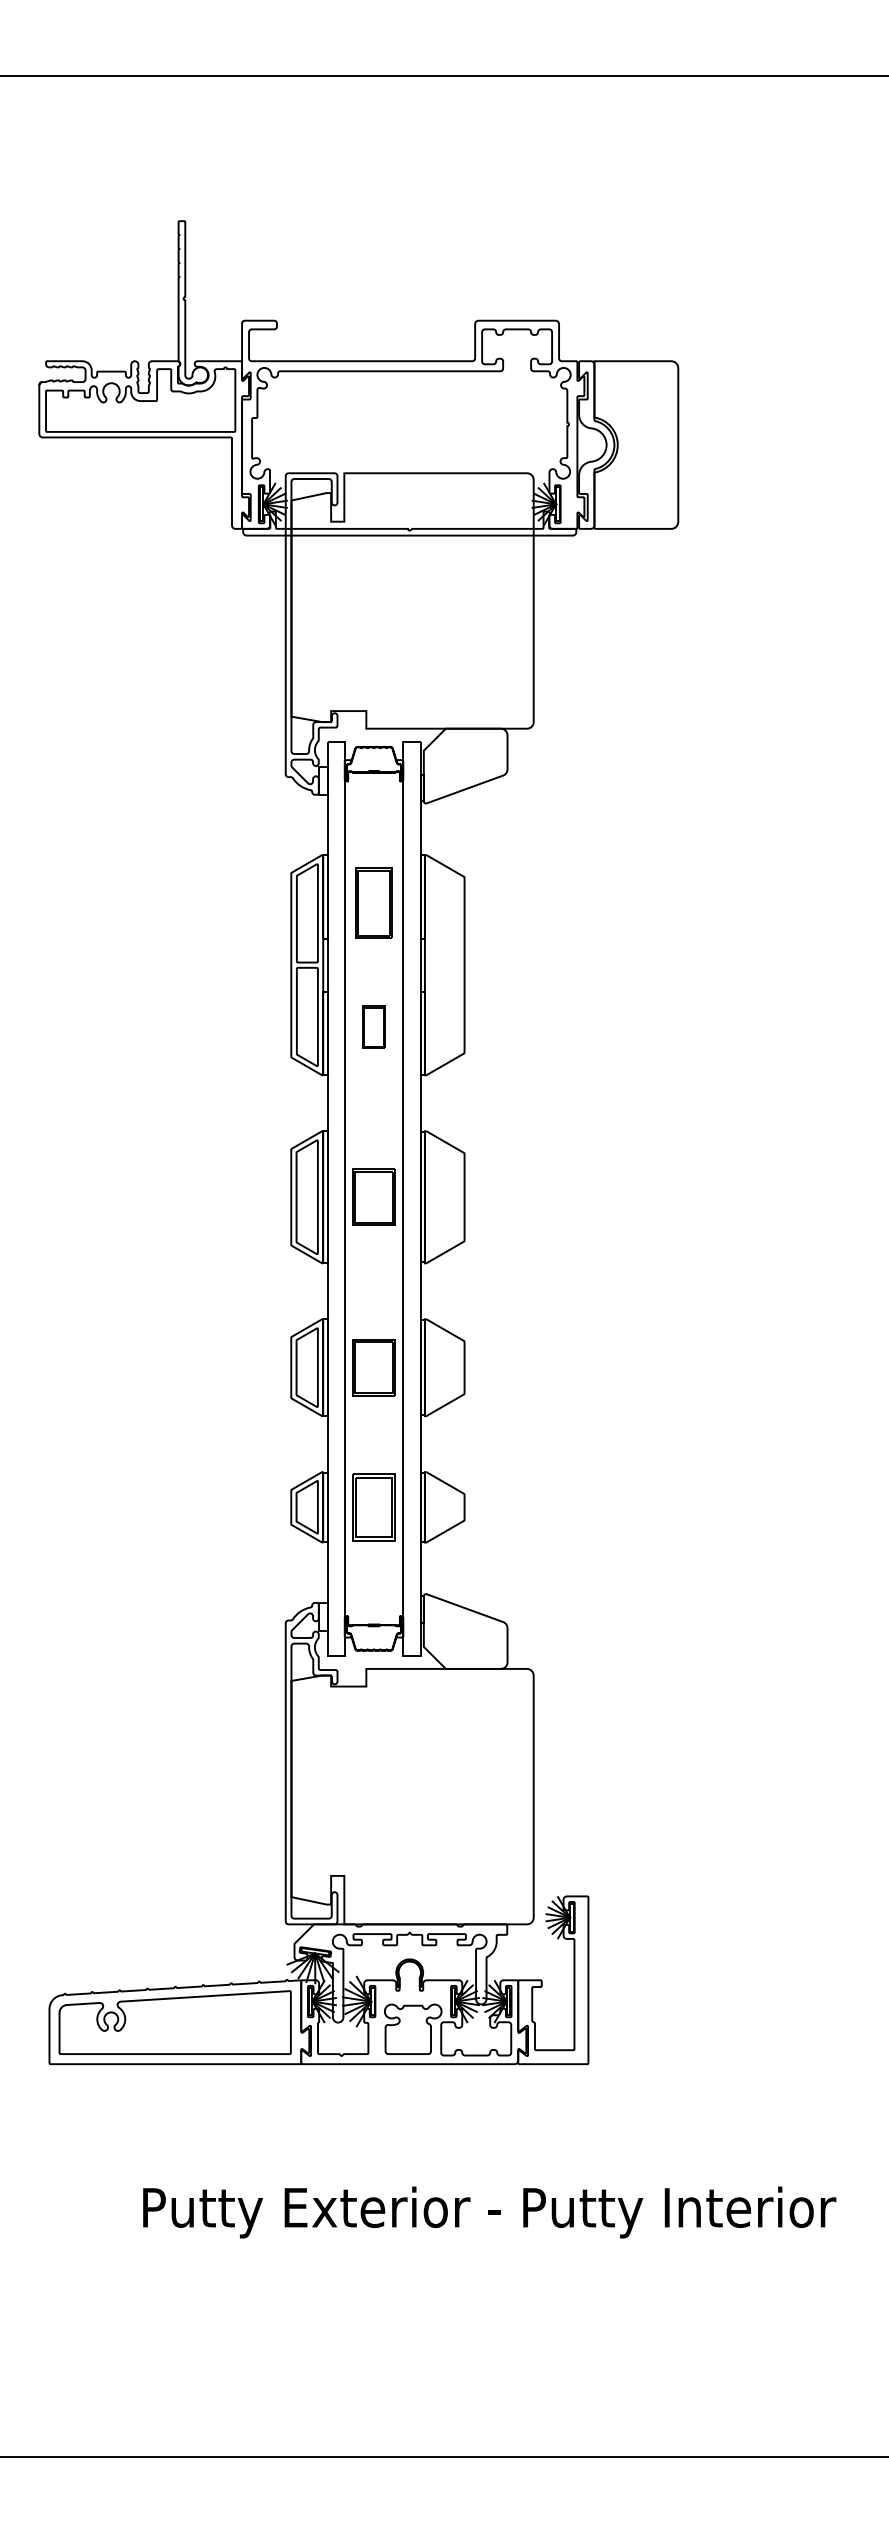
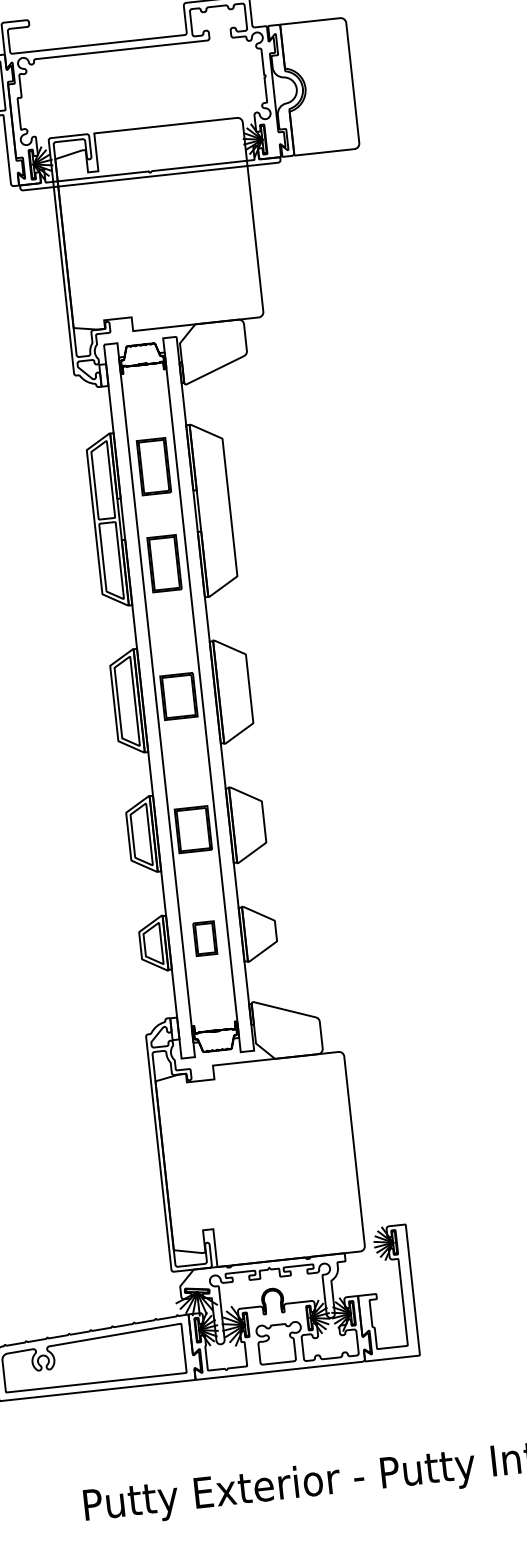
part: (373, 1026) -> (164, 563), size x1.67
part: (373, 1506) -> (204, 938), size x0.62

